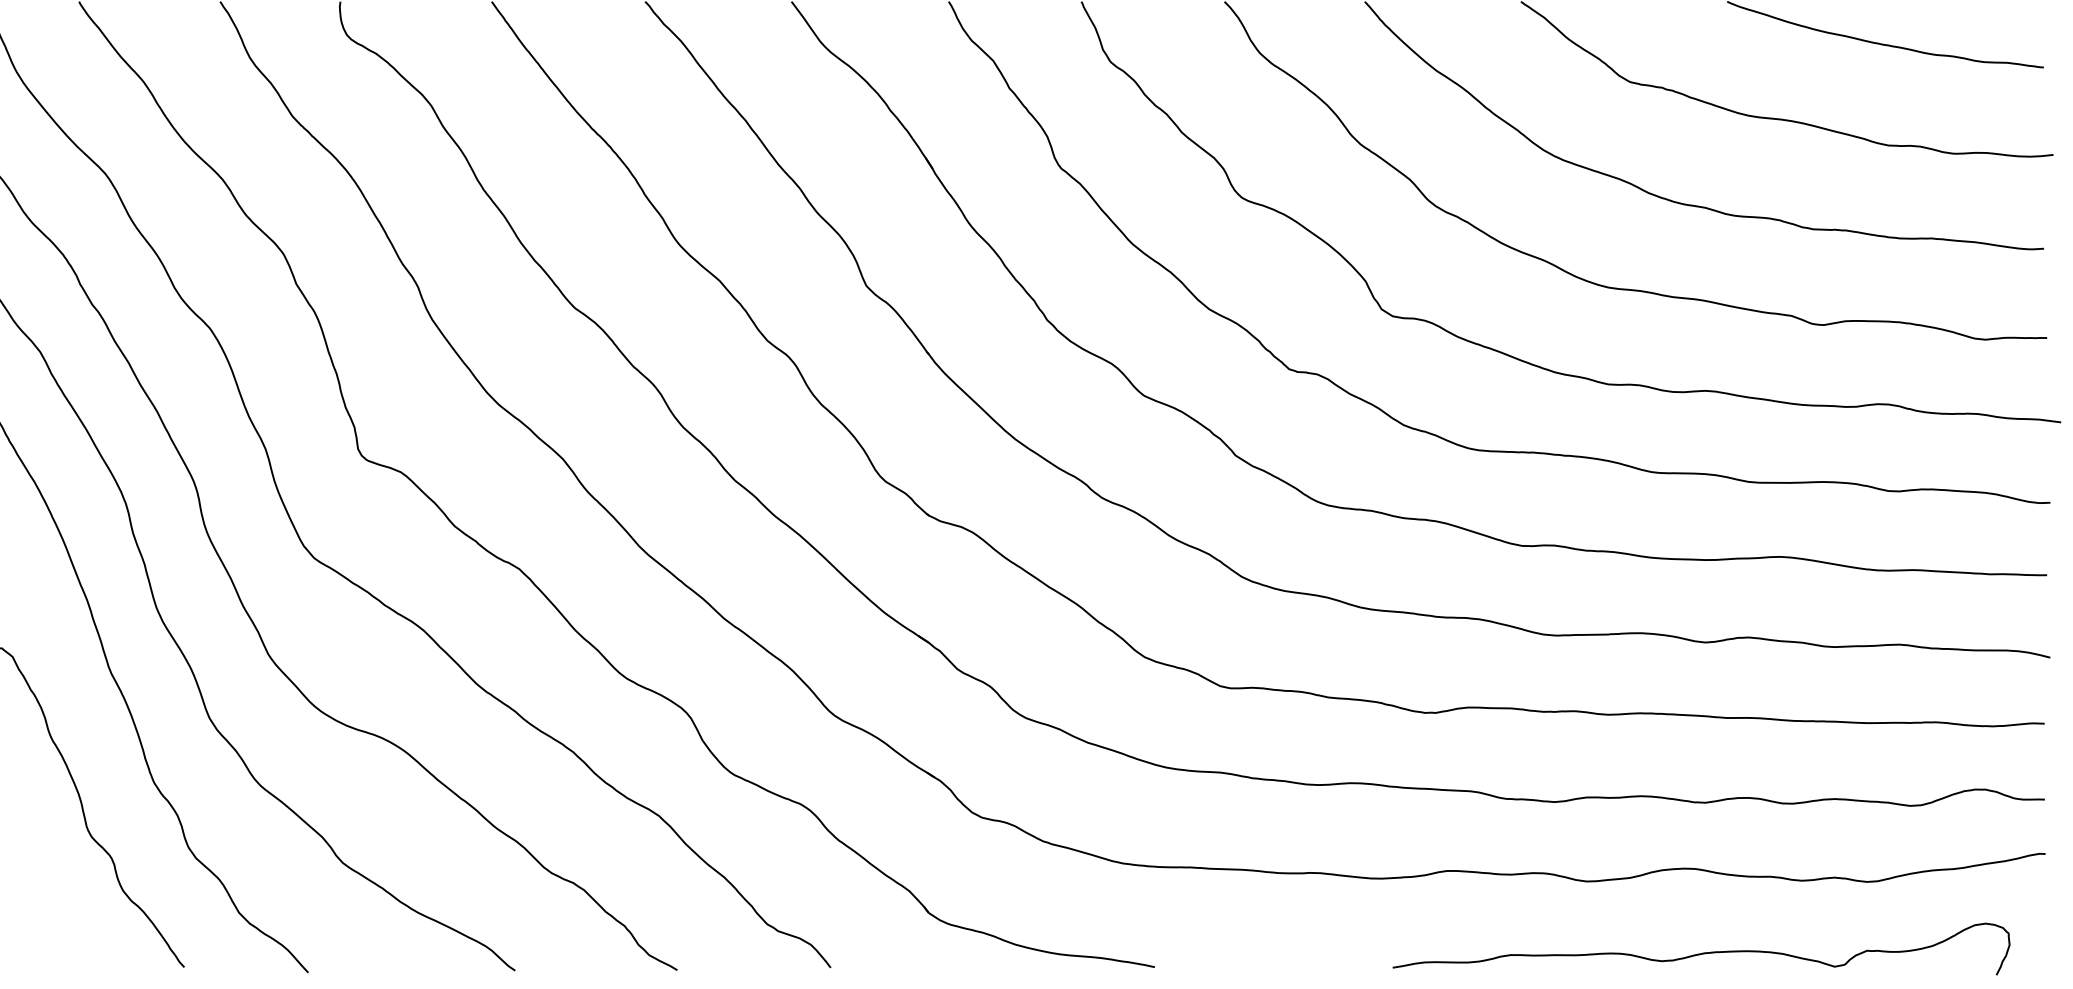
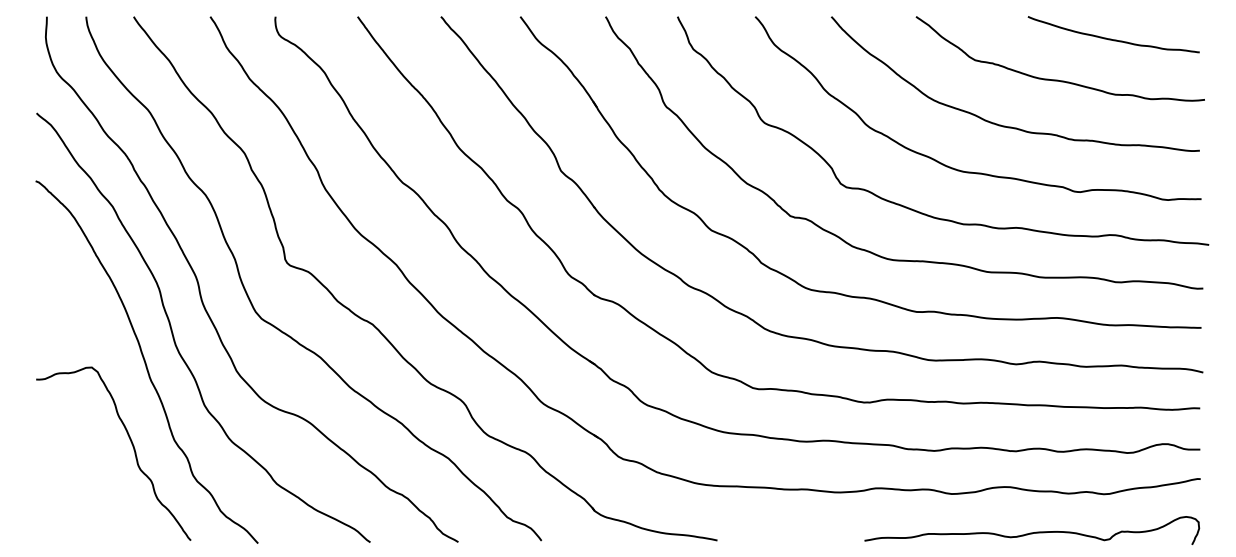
curve: (1702, 952) -> (1032, 532), moved

